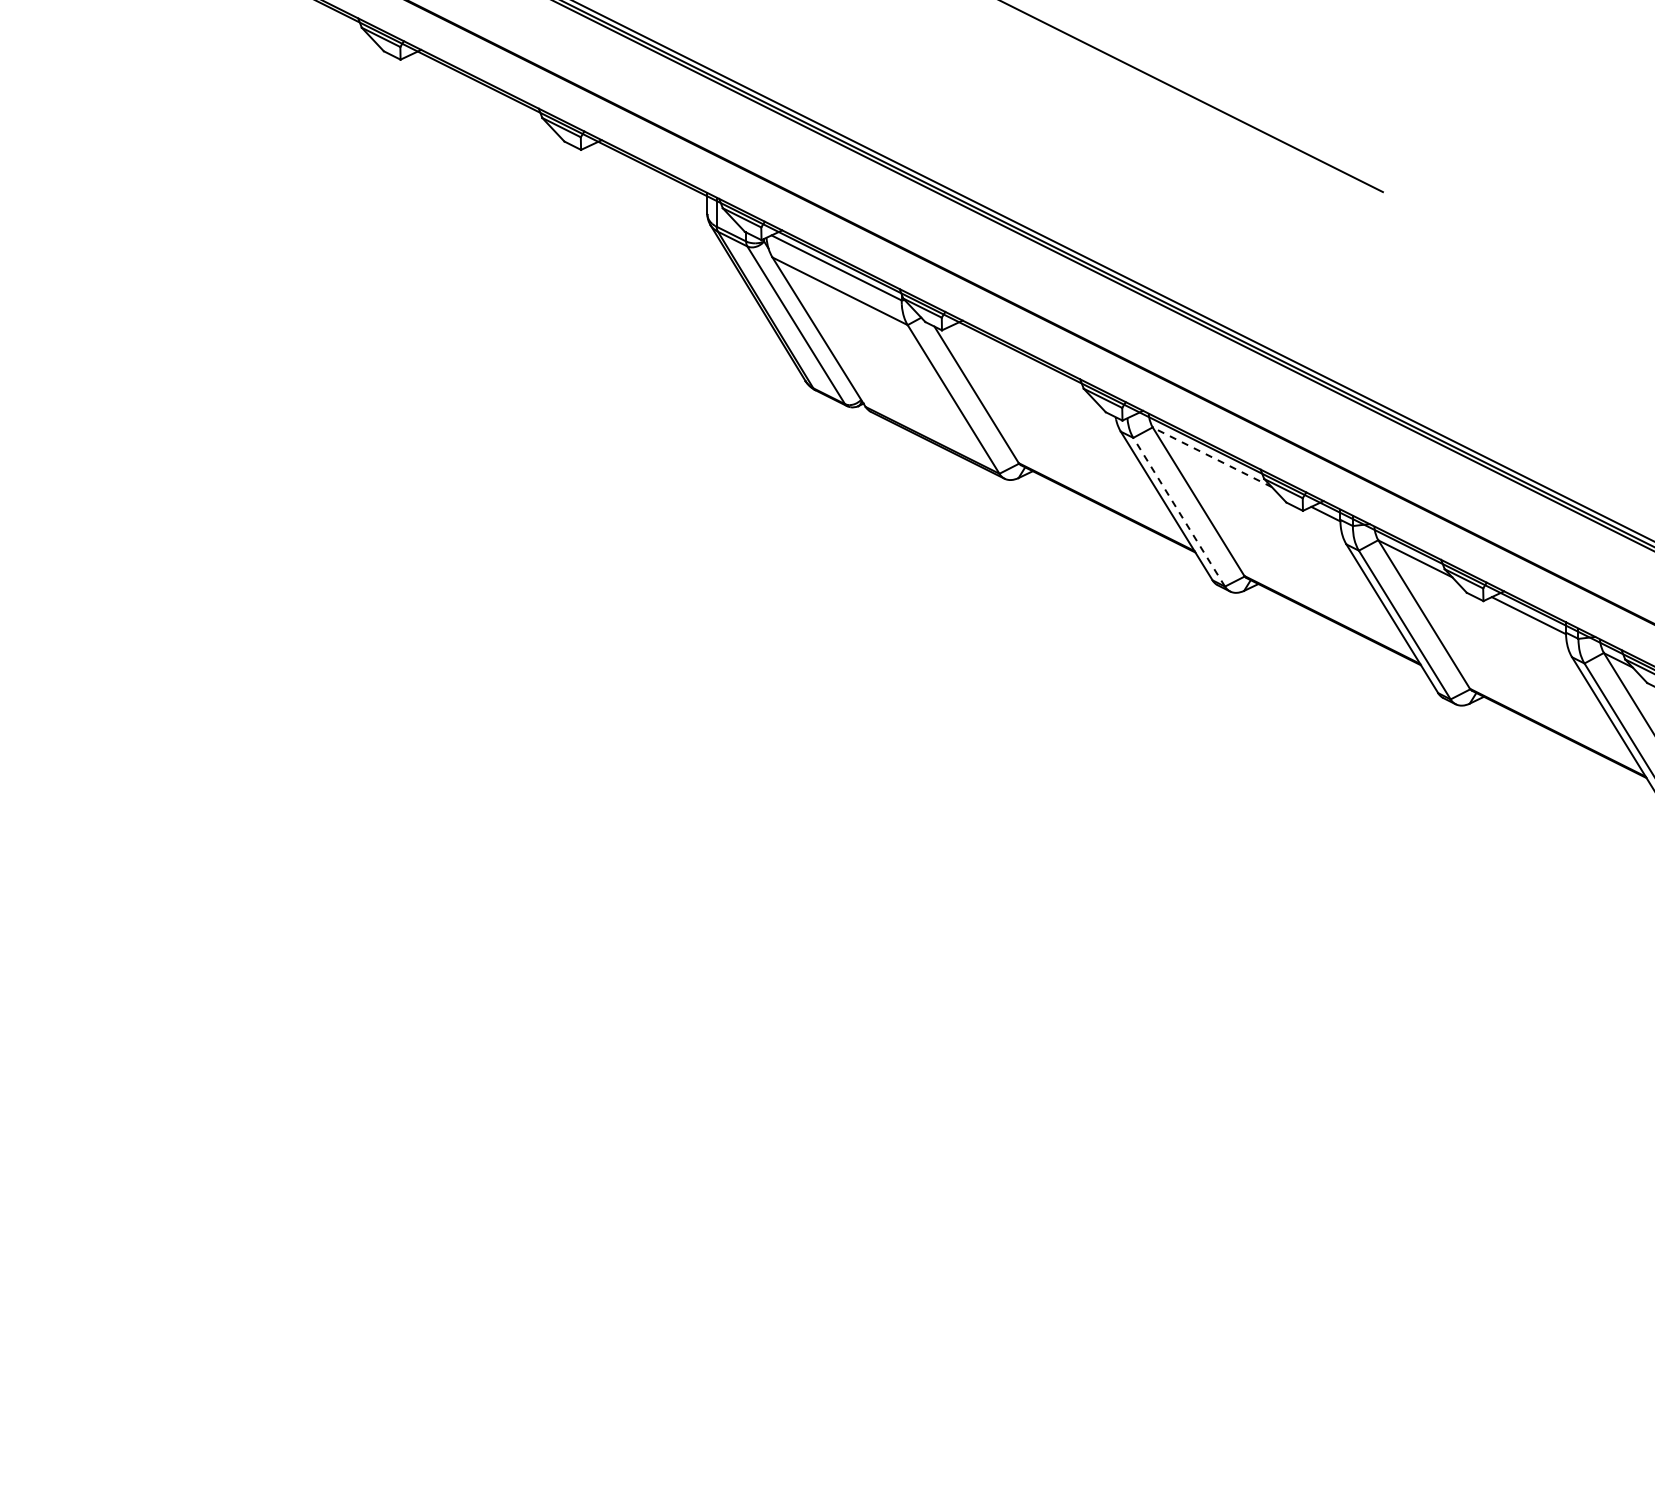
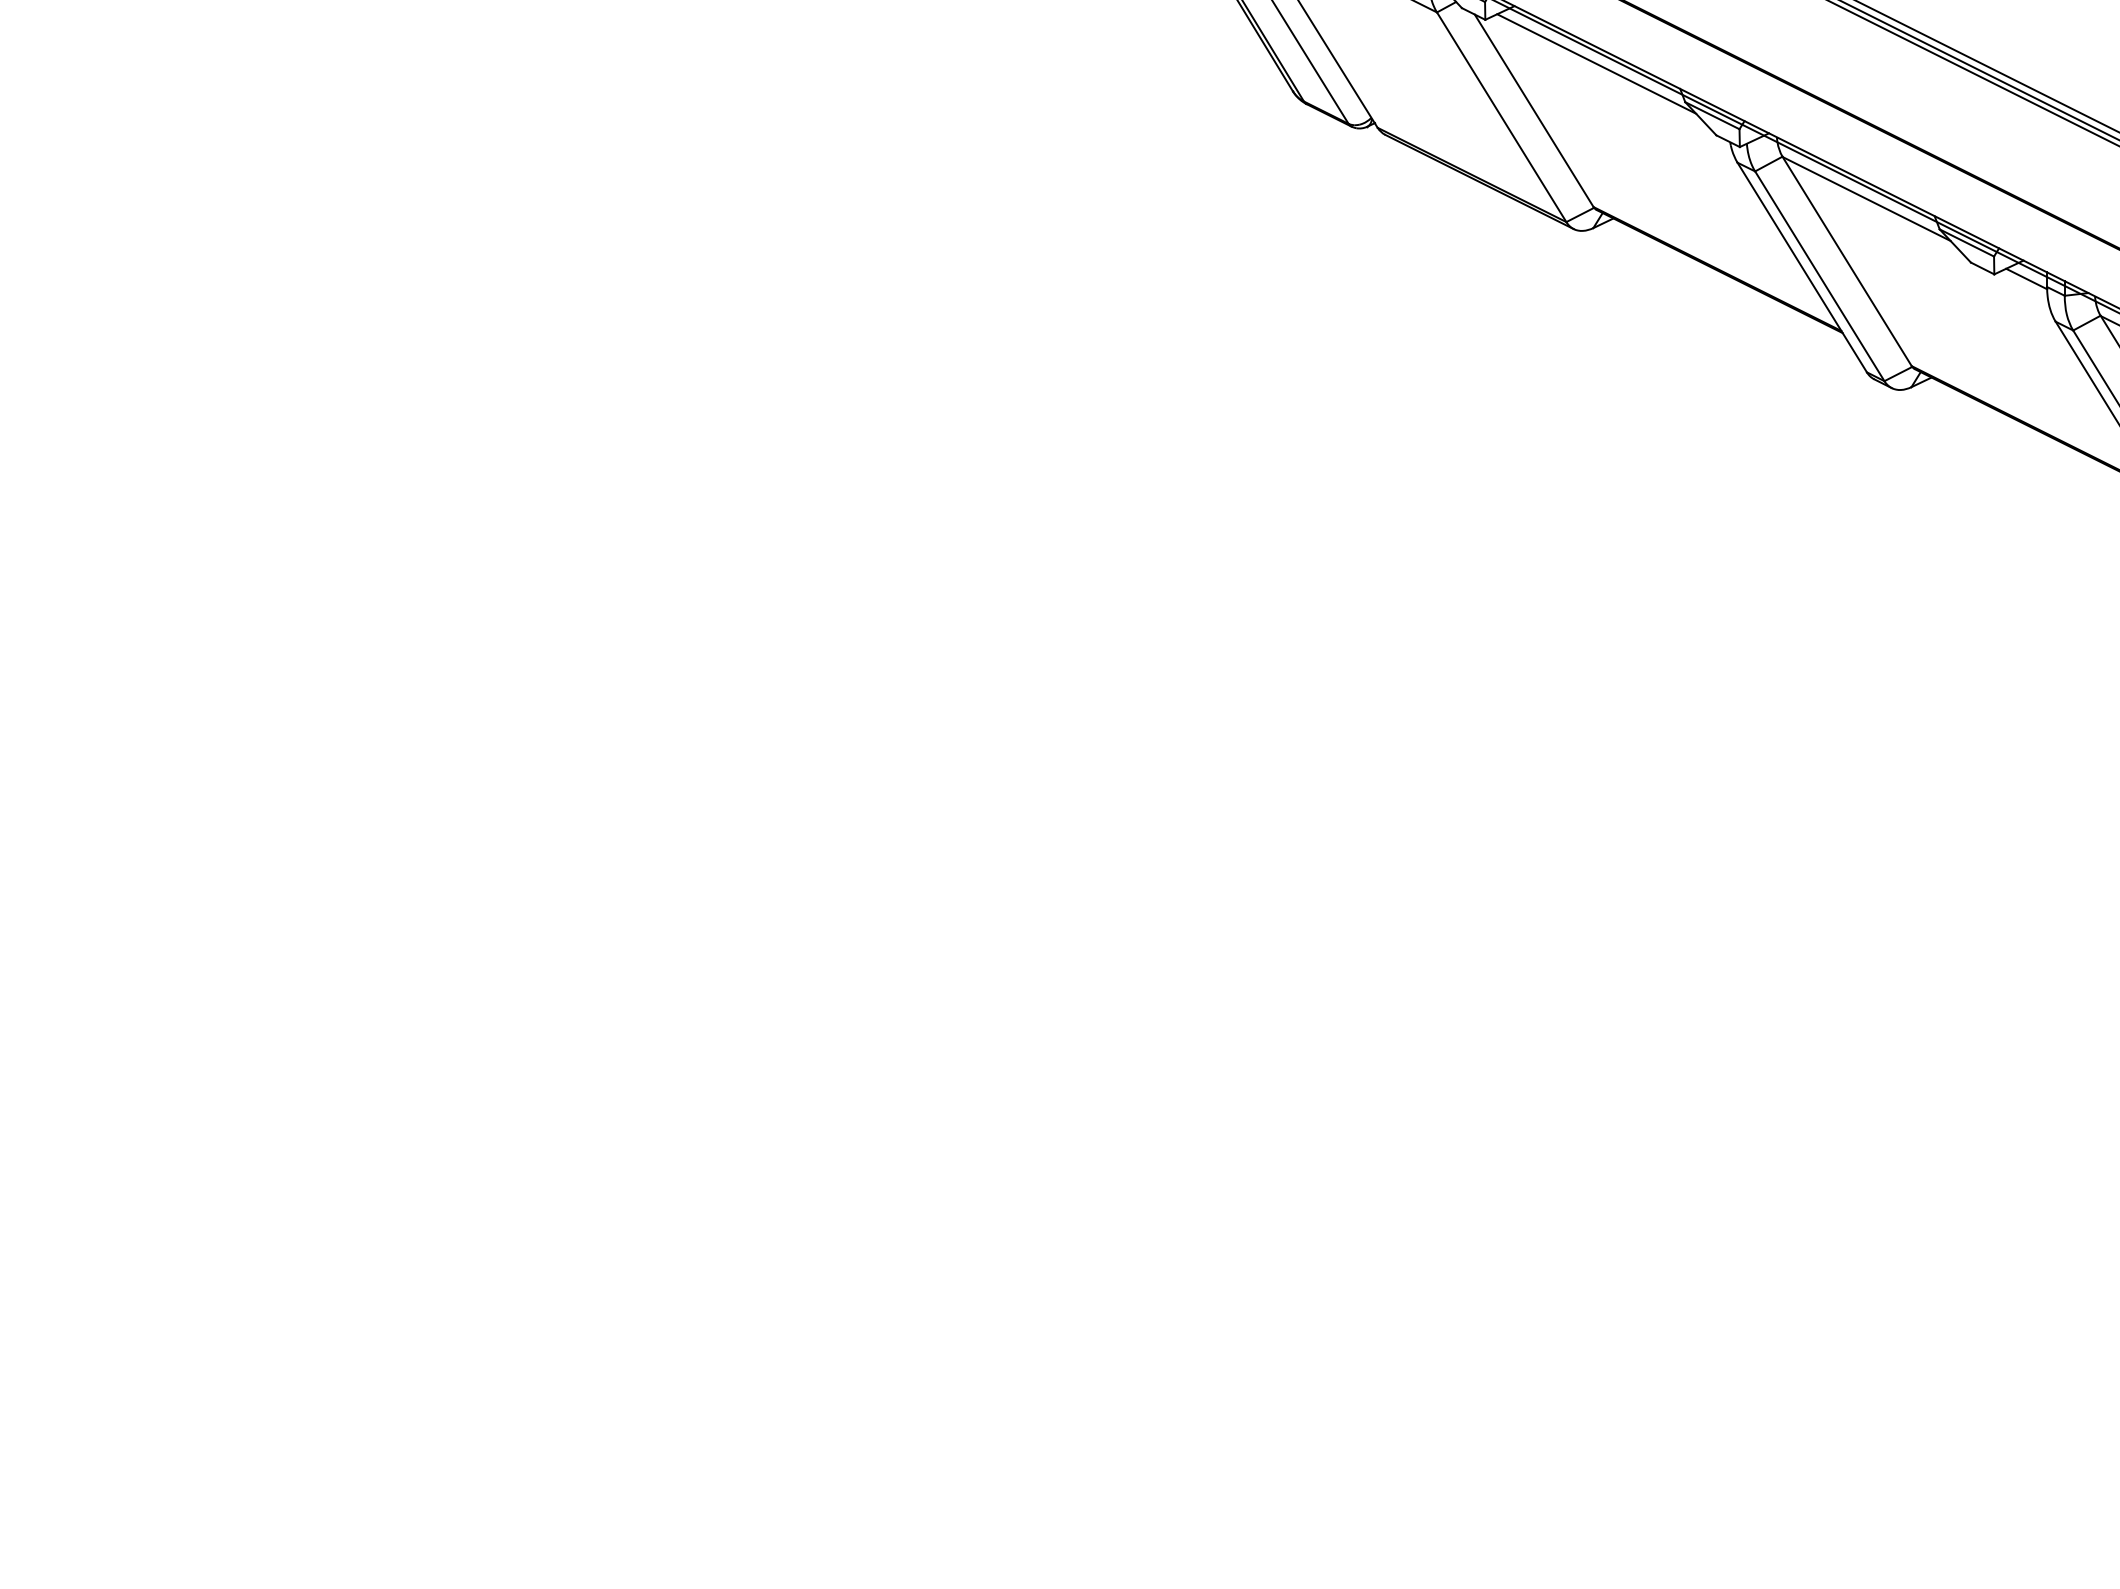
line: (1020, 361) -> (1596, 63), added
line: (1212, 457) -> (1866, 199), dashed -> solid
line: (1178, 511) -> (1818, 275), dashed -> solid

